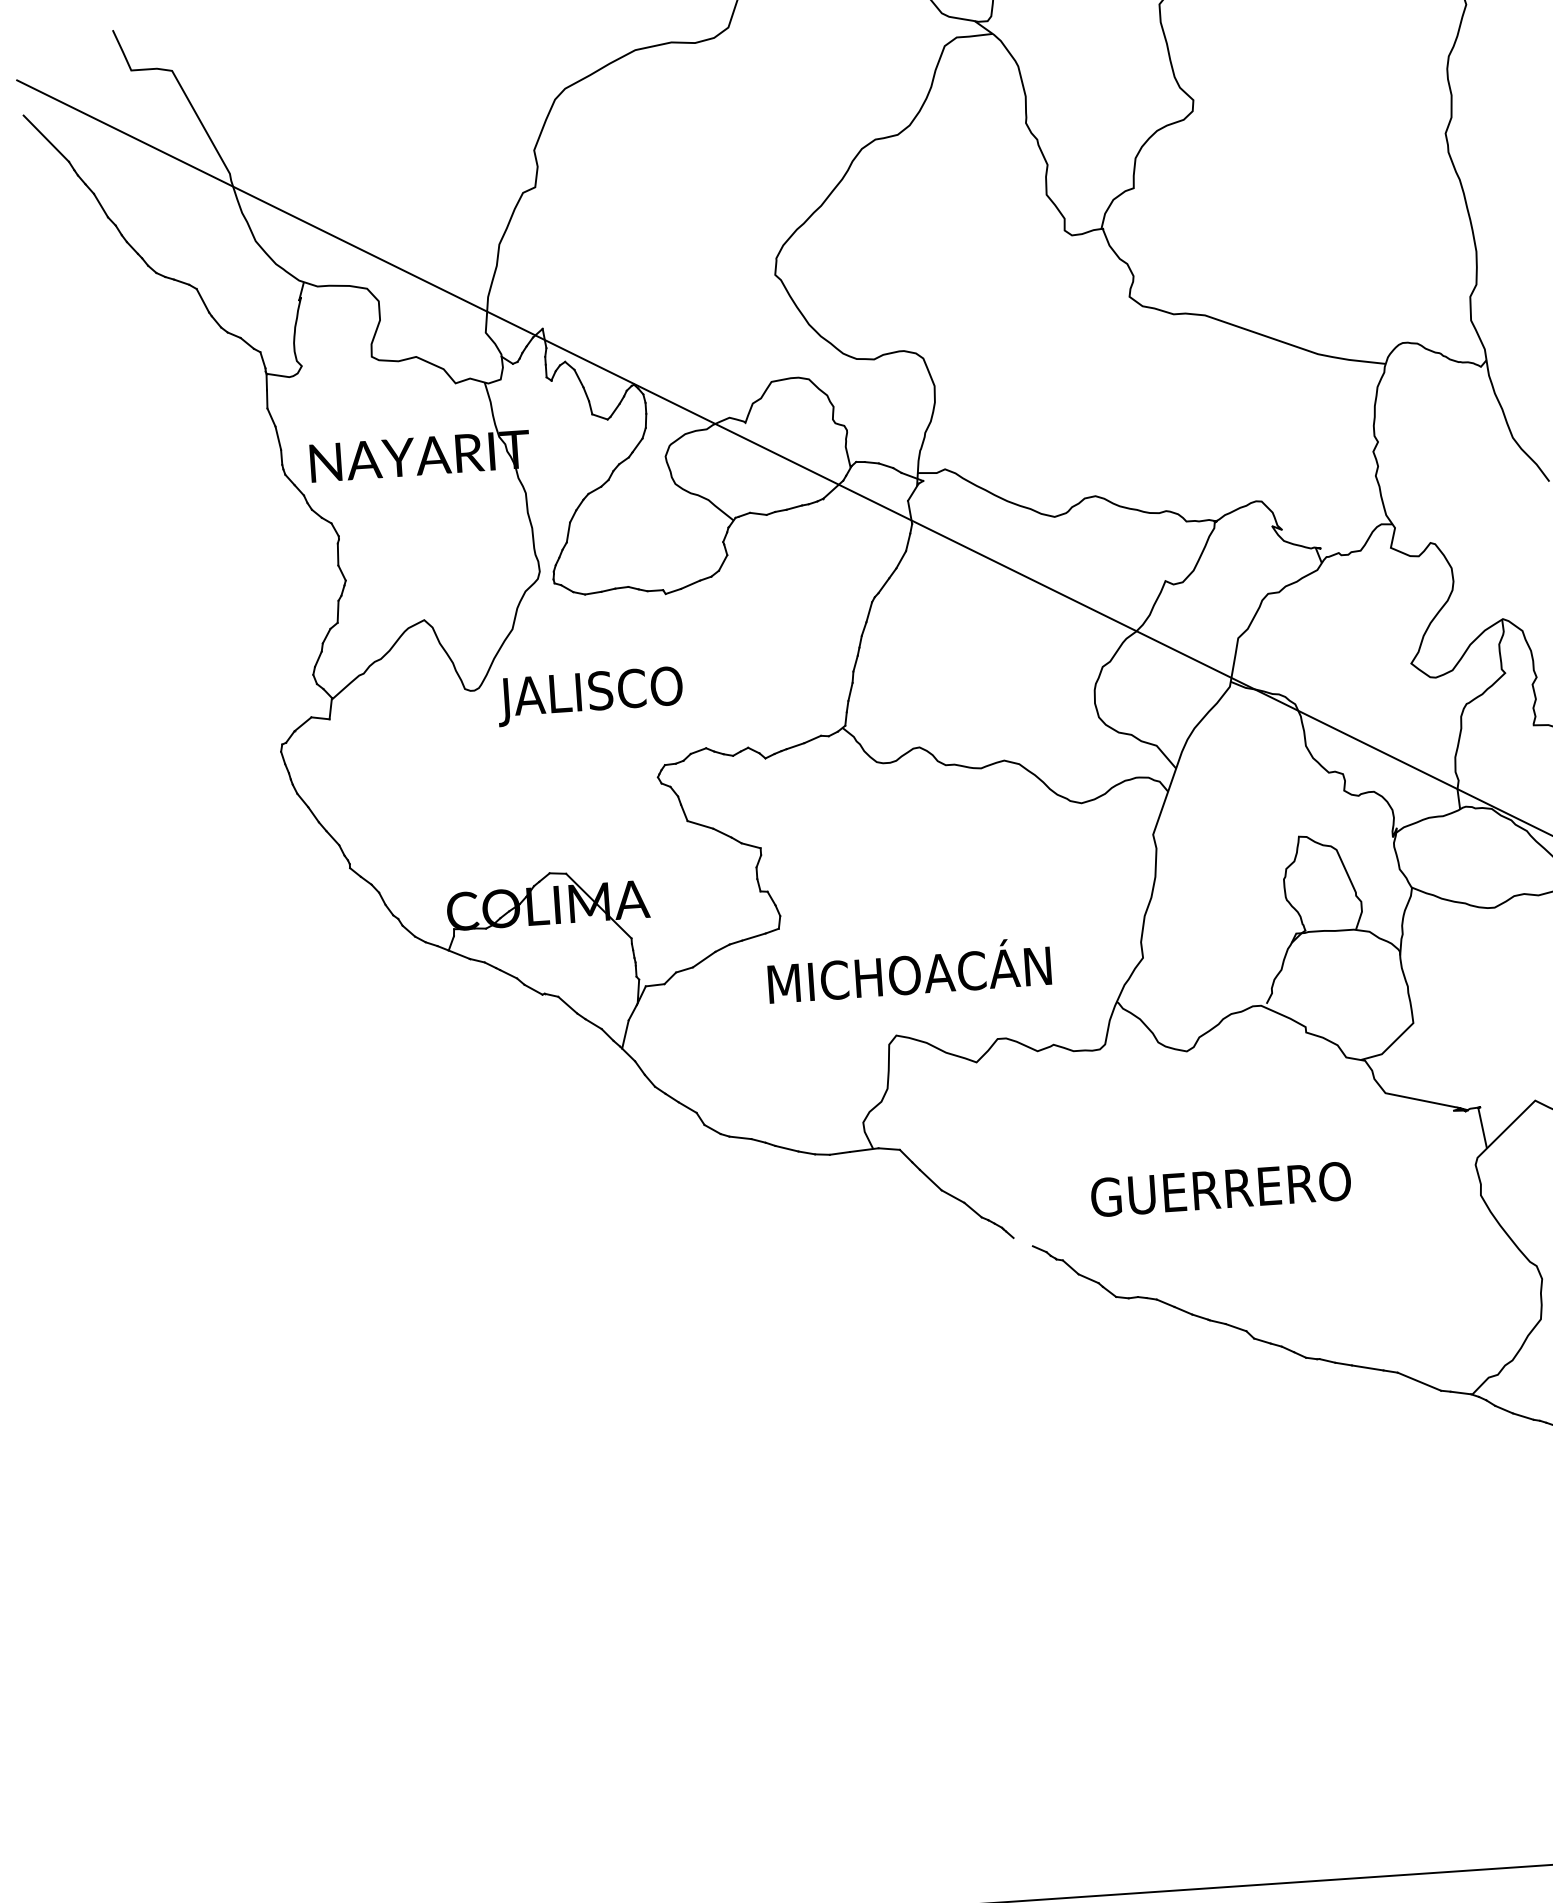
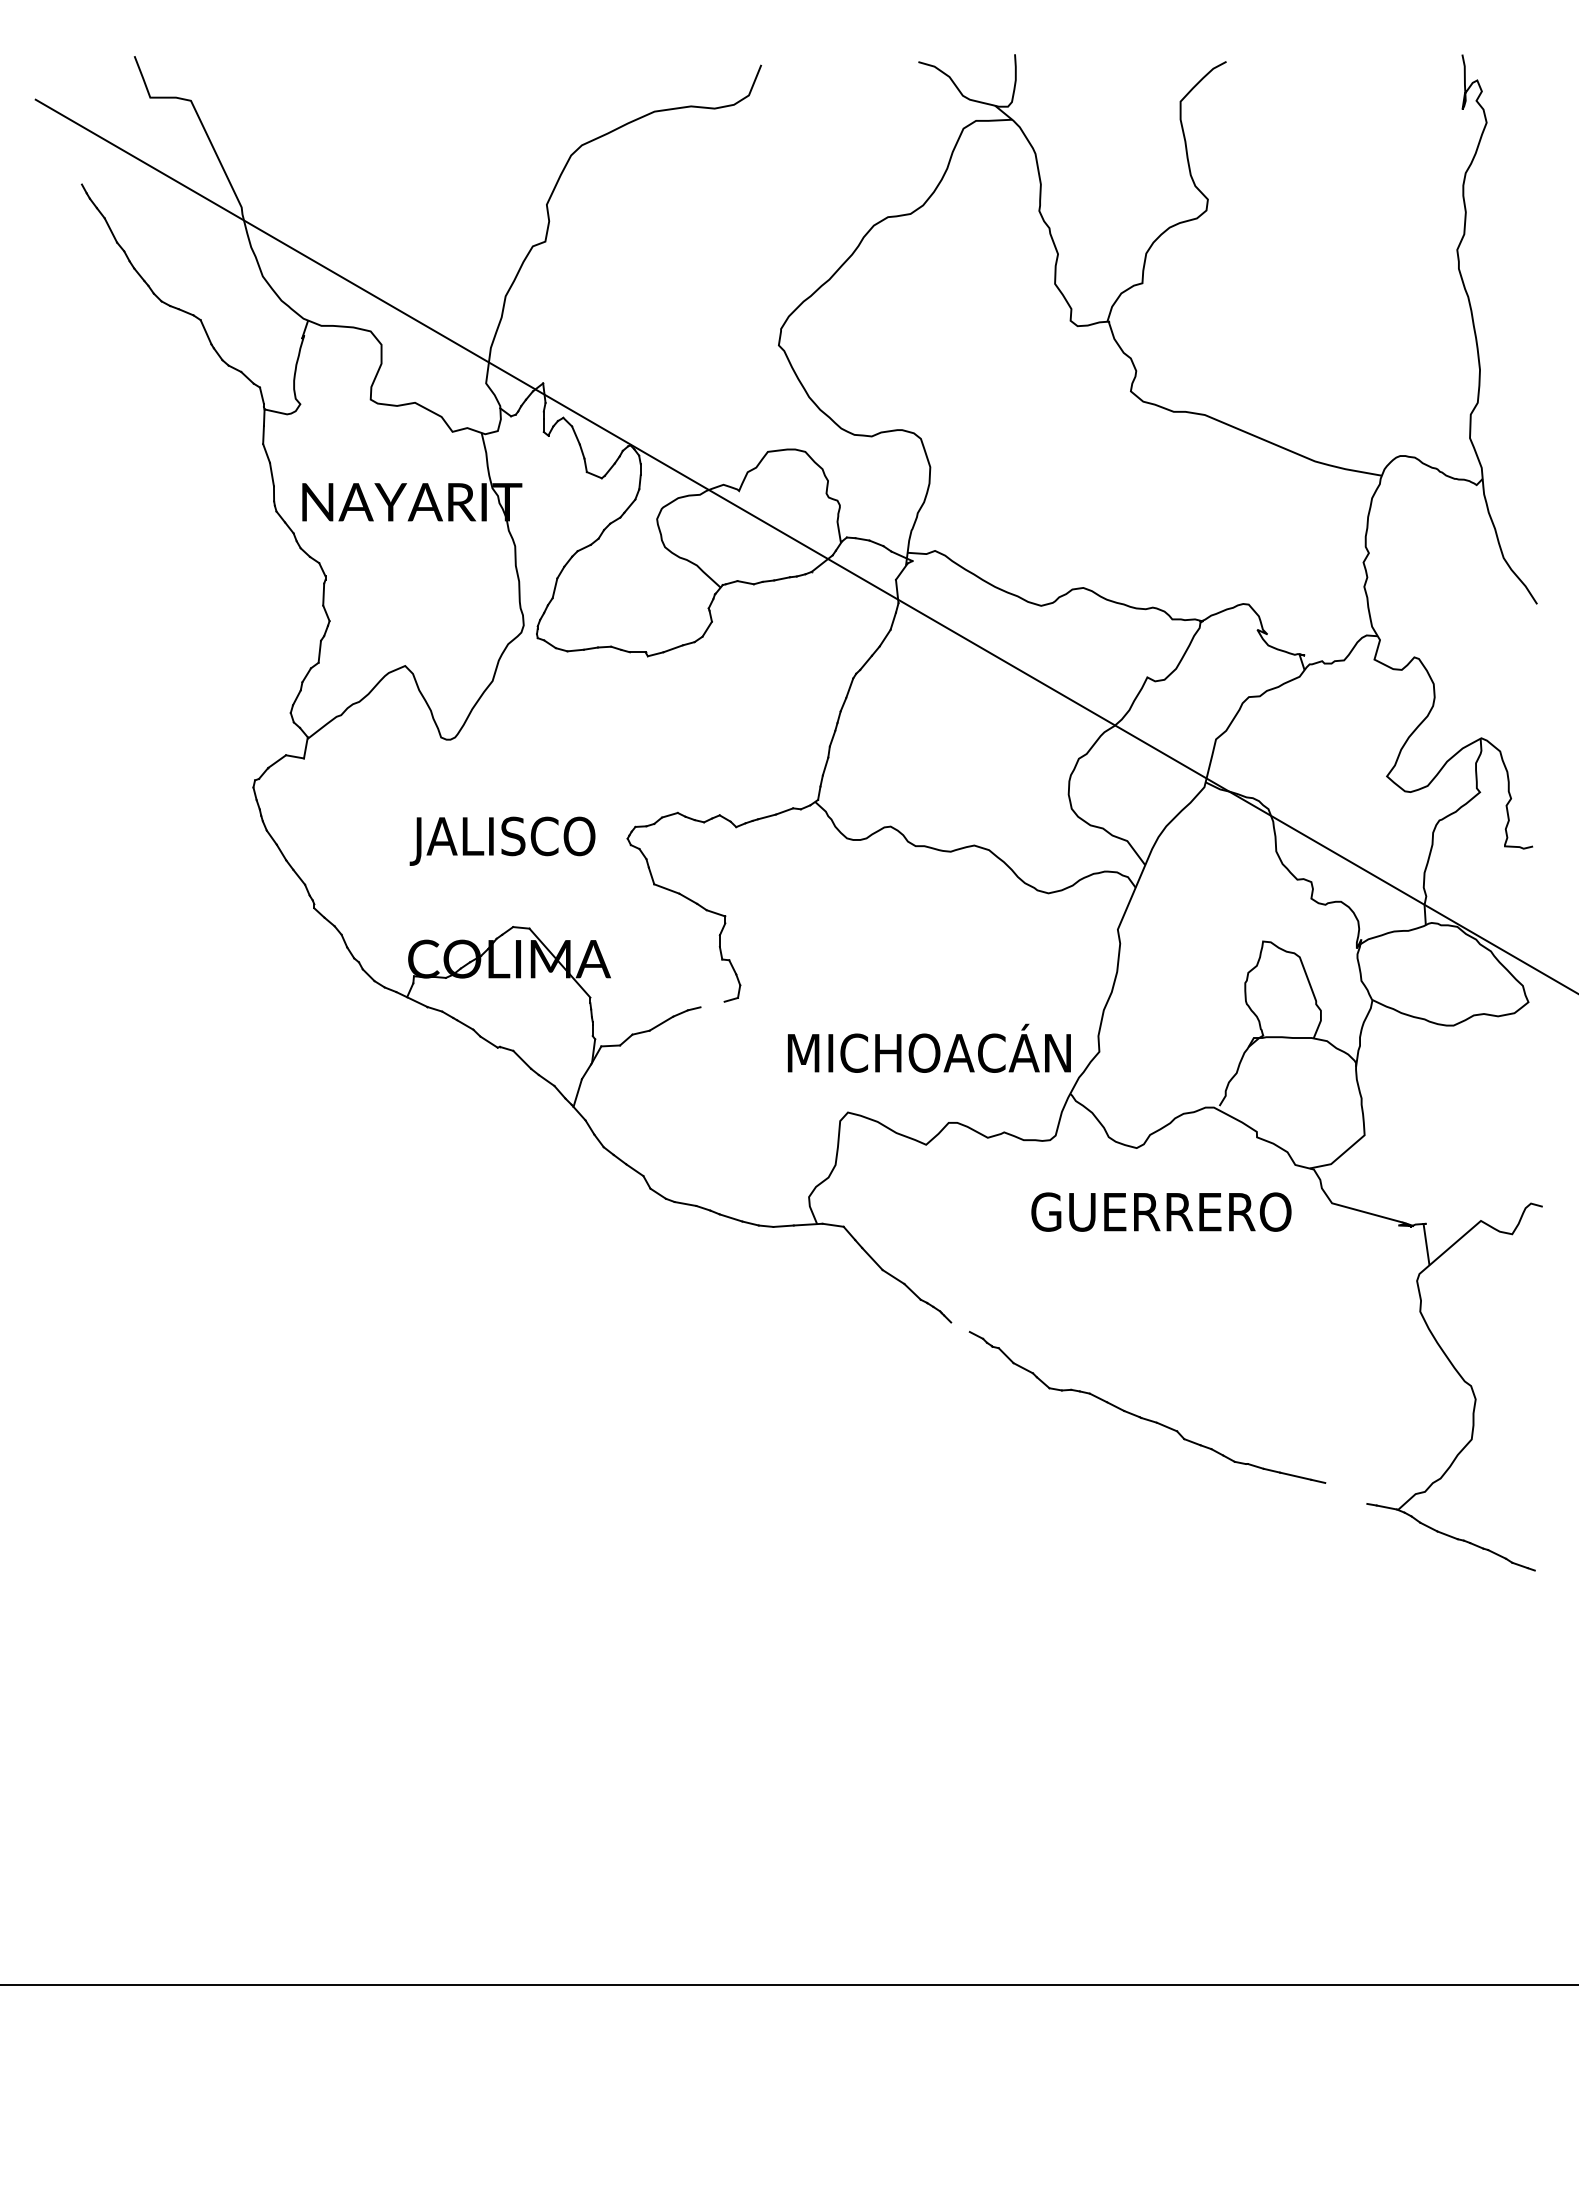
line: (45, 138) -> (60, 159), removed
text: (590, 695) -> (502, 840), moved
line: (753, 937) -> (712, 1004), removed
text: (909, 969) -> (929, 1047), moved
text: (1221, 1188) -> (1161, 1211), moved
line: (1419, 1380) -> (1346, 1492), removed

